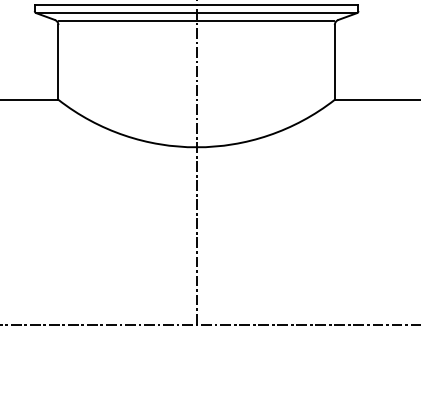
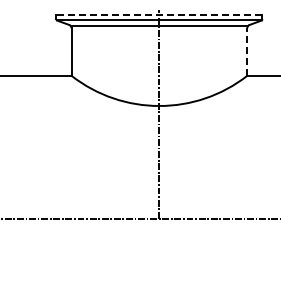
line: (196, 5) -> (159, 15), solid -> dashed
line: (335, 61) -> (247, 51), solid -> dashed

